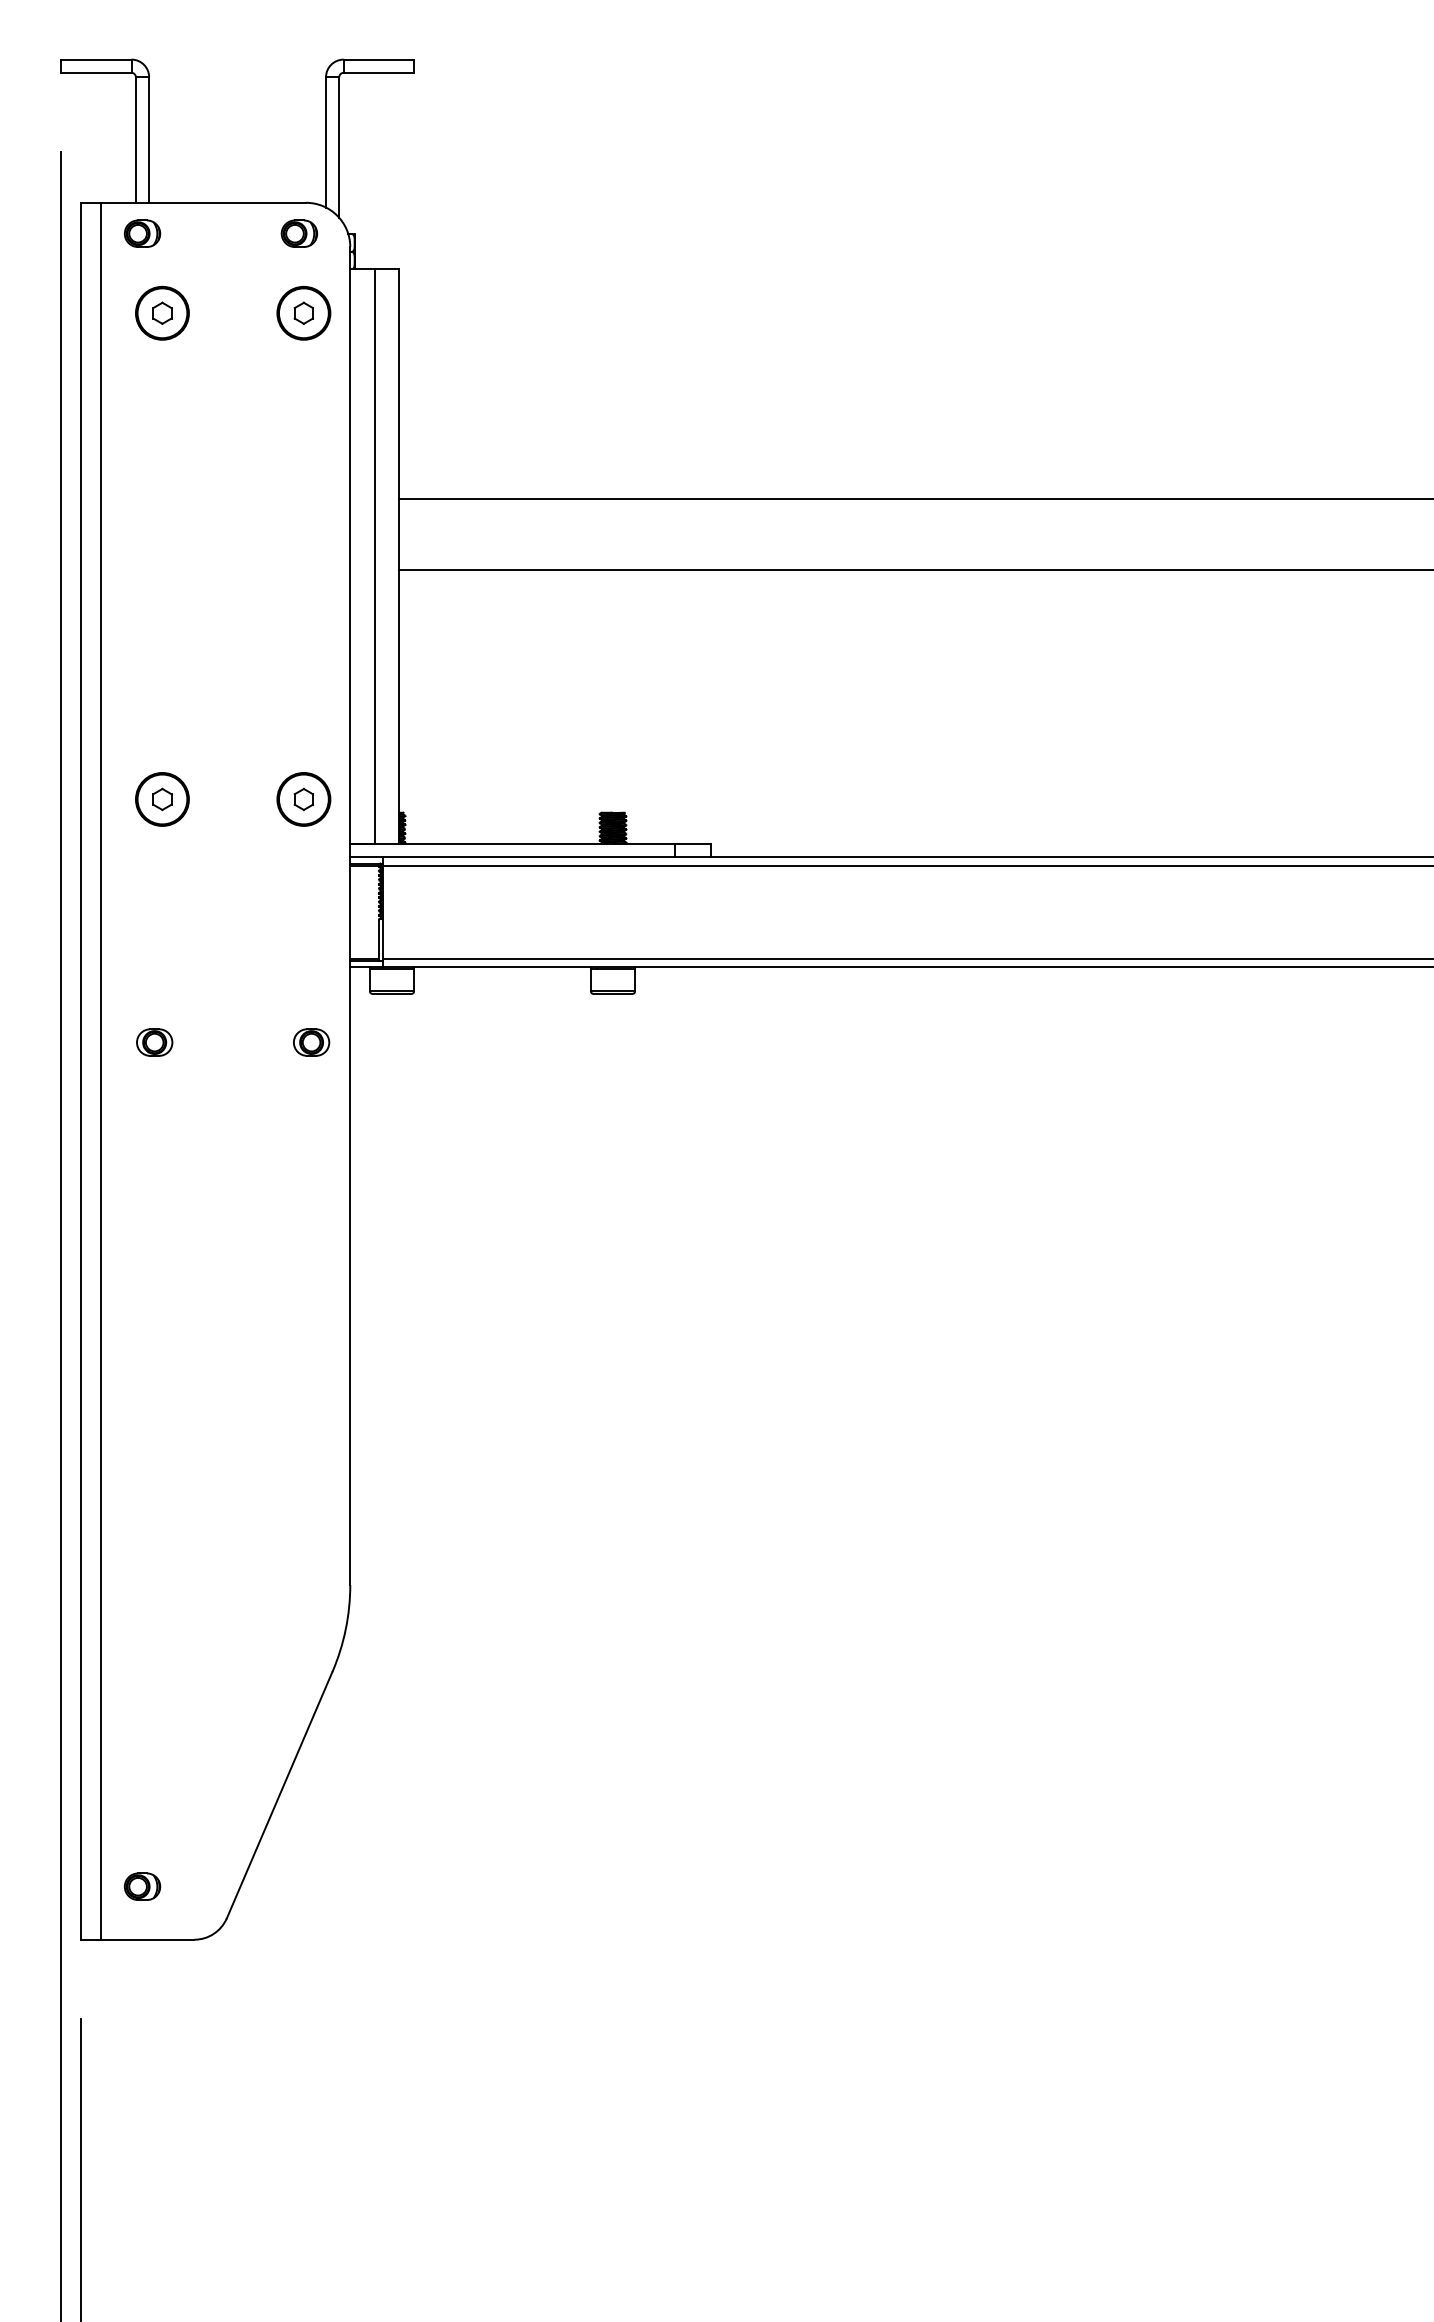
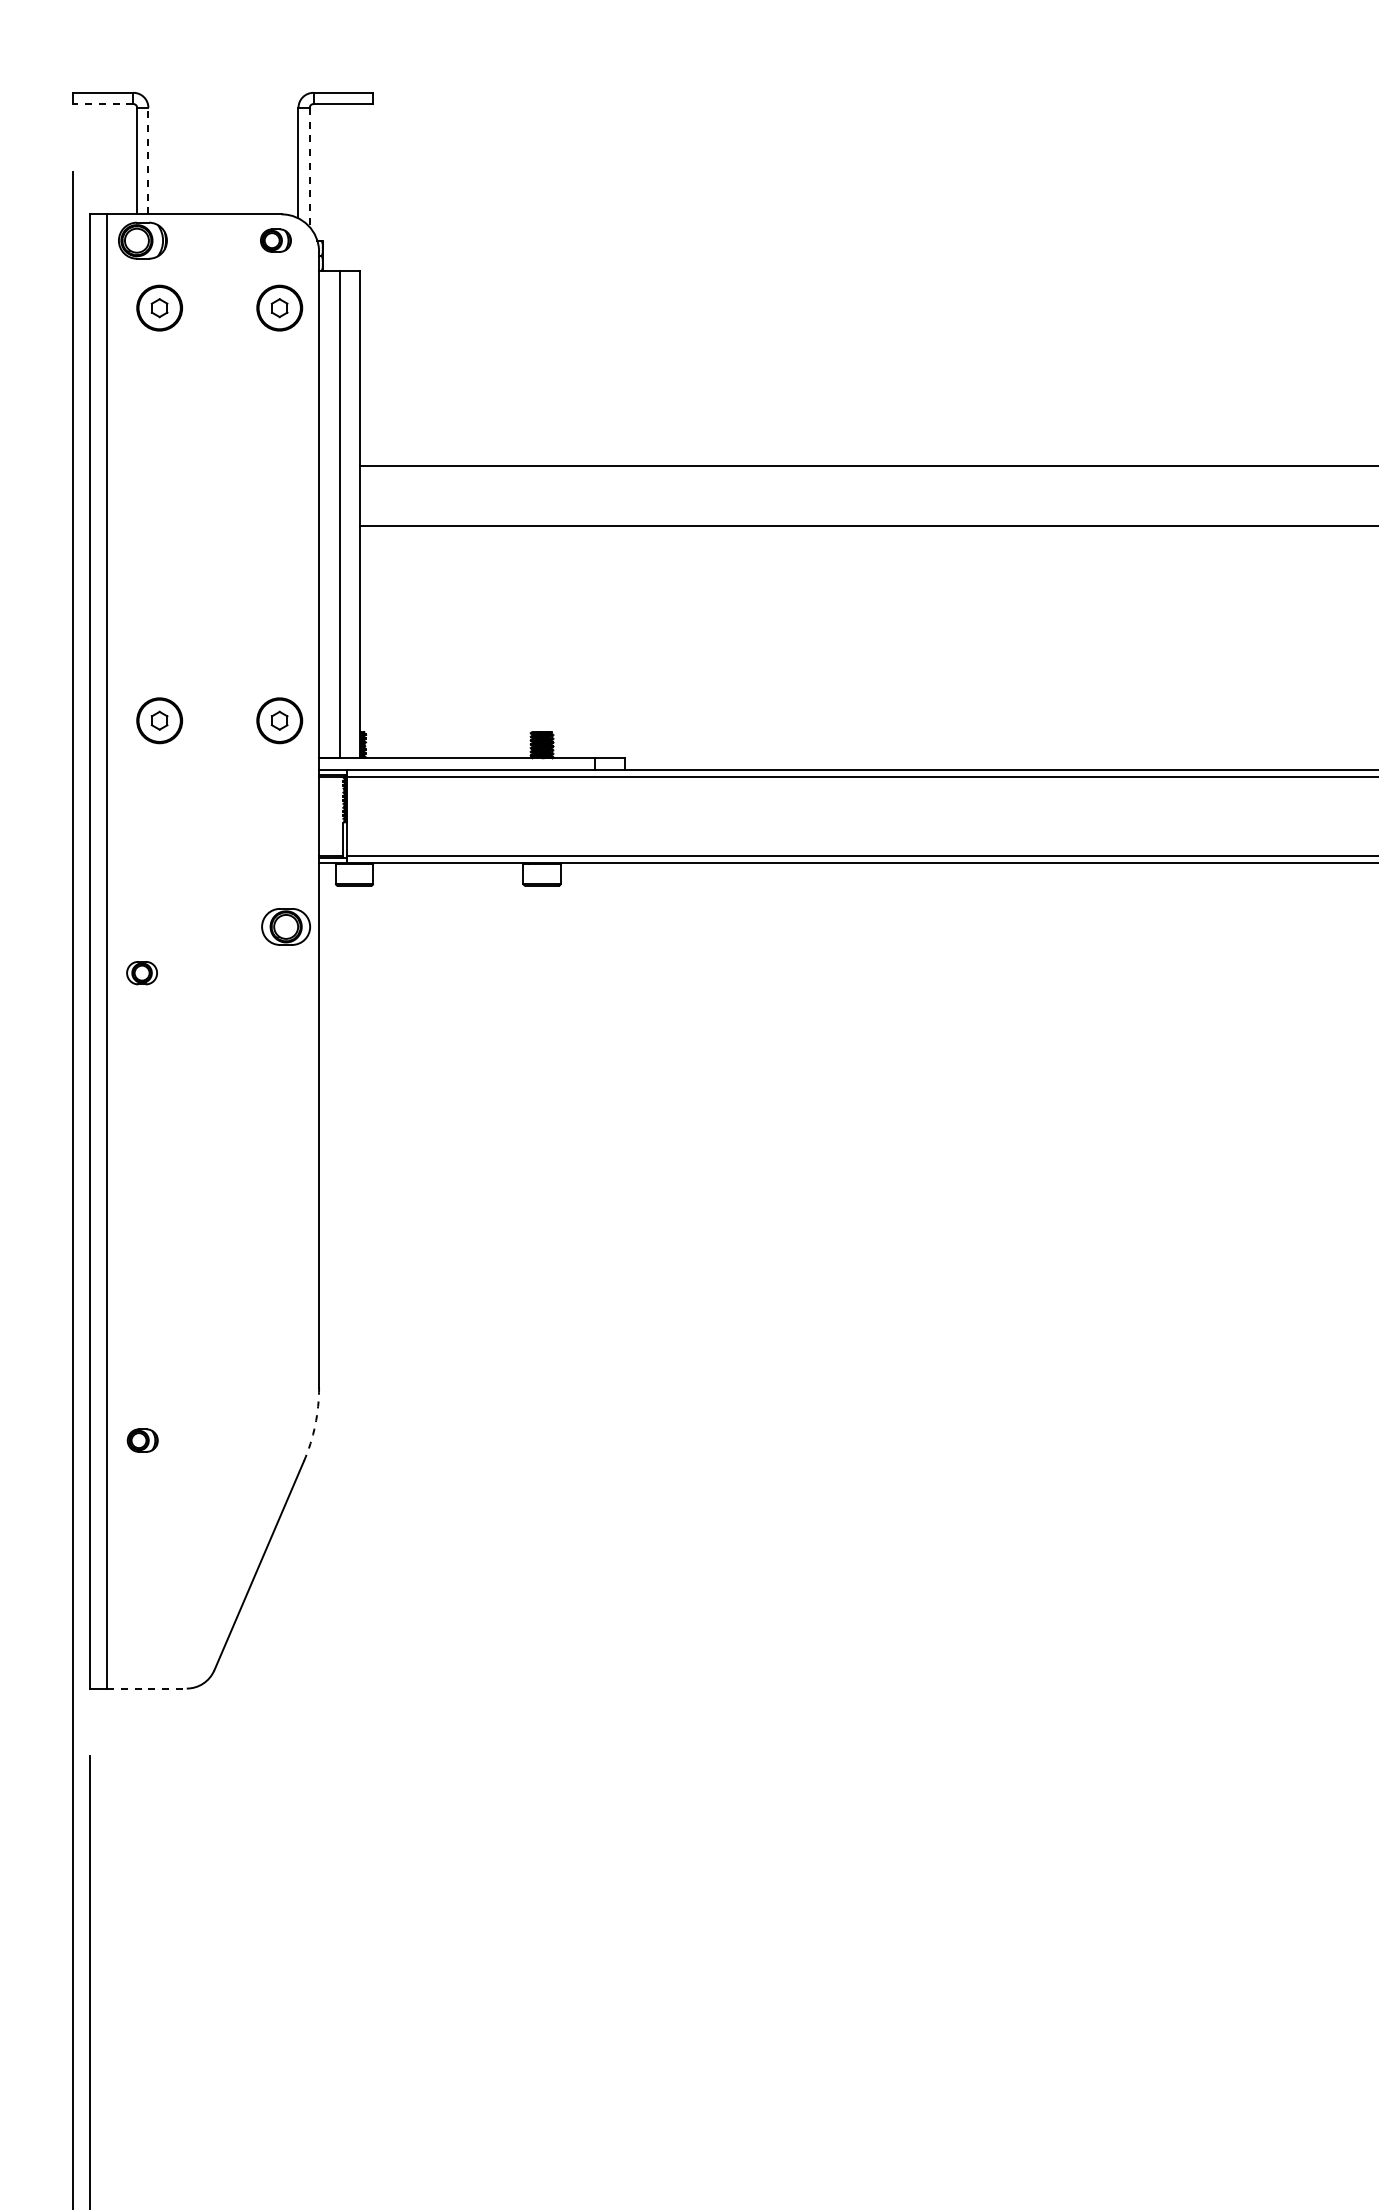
line: (95, 73) -> (102, 104), solid -> dashed
line: (149, 139) -> (148, 160), solid -> dashed
line: (338, 147) -> (309, 167), solid -> dashed
part: (142, 233) -> (142, 240), size x1.6
part: (153, 1043) -> (141, 973), moved
part: (311, 1043) -> (286, 927), size x1.6
arc: (346, 1629) -> (315, 1425), solid -> dashed
part: (142, 1886) -> (142, 1440), moved
line: (146, 1939) -> (146, 1688), solid -> dashed

